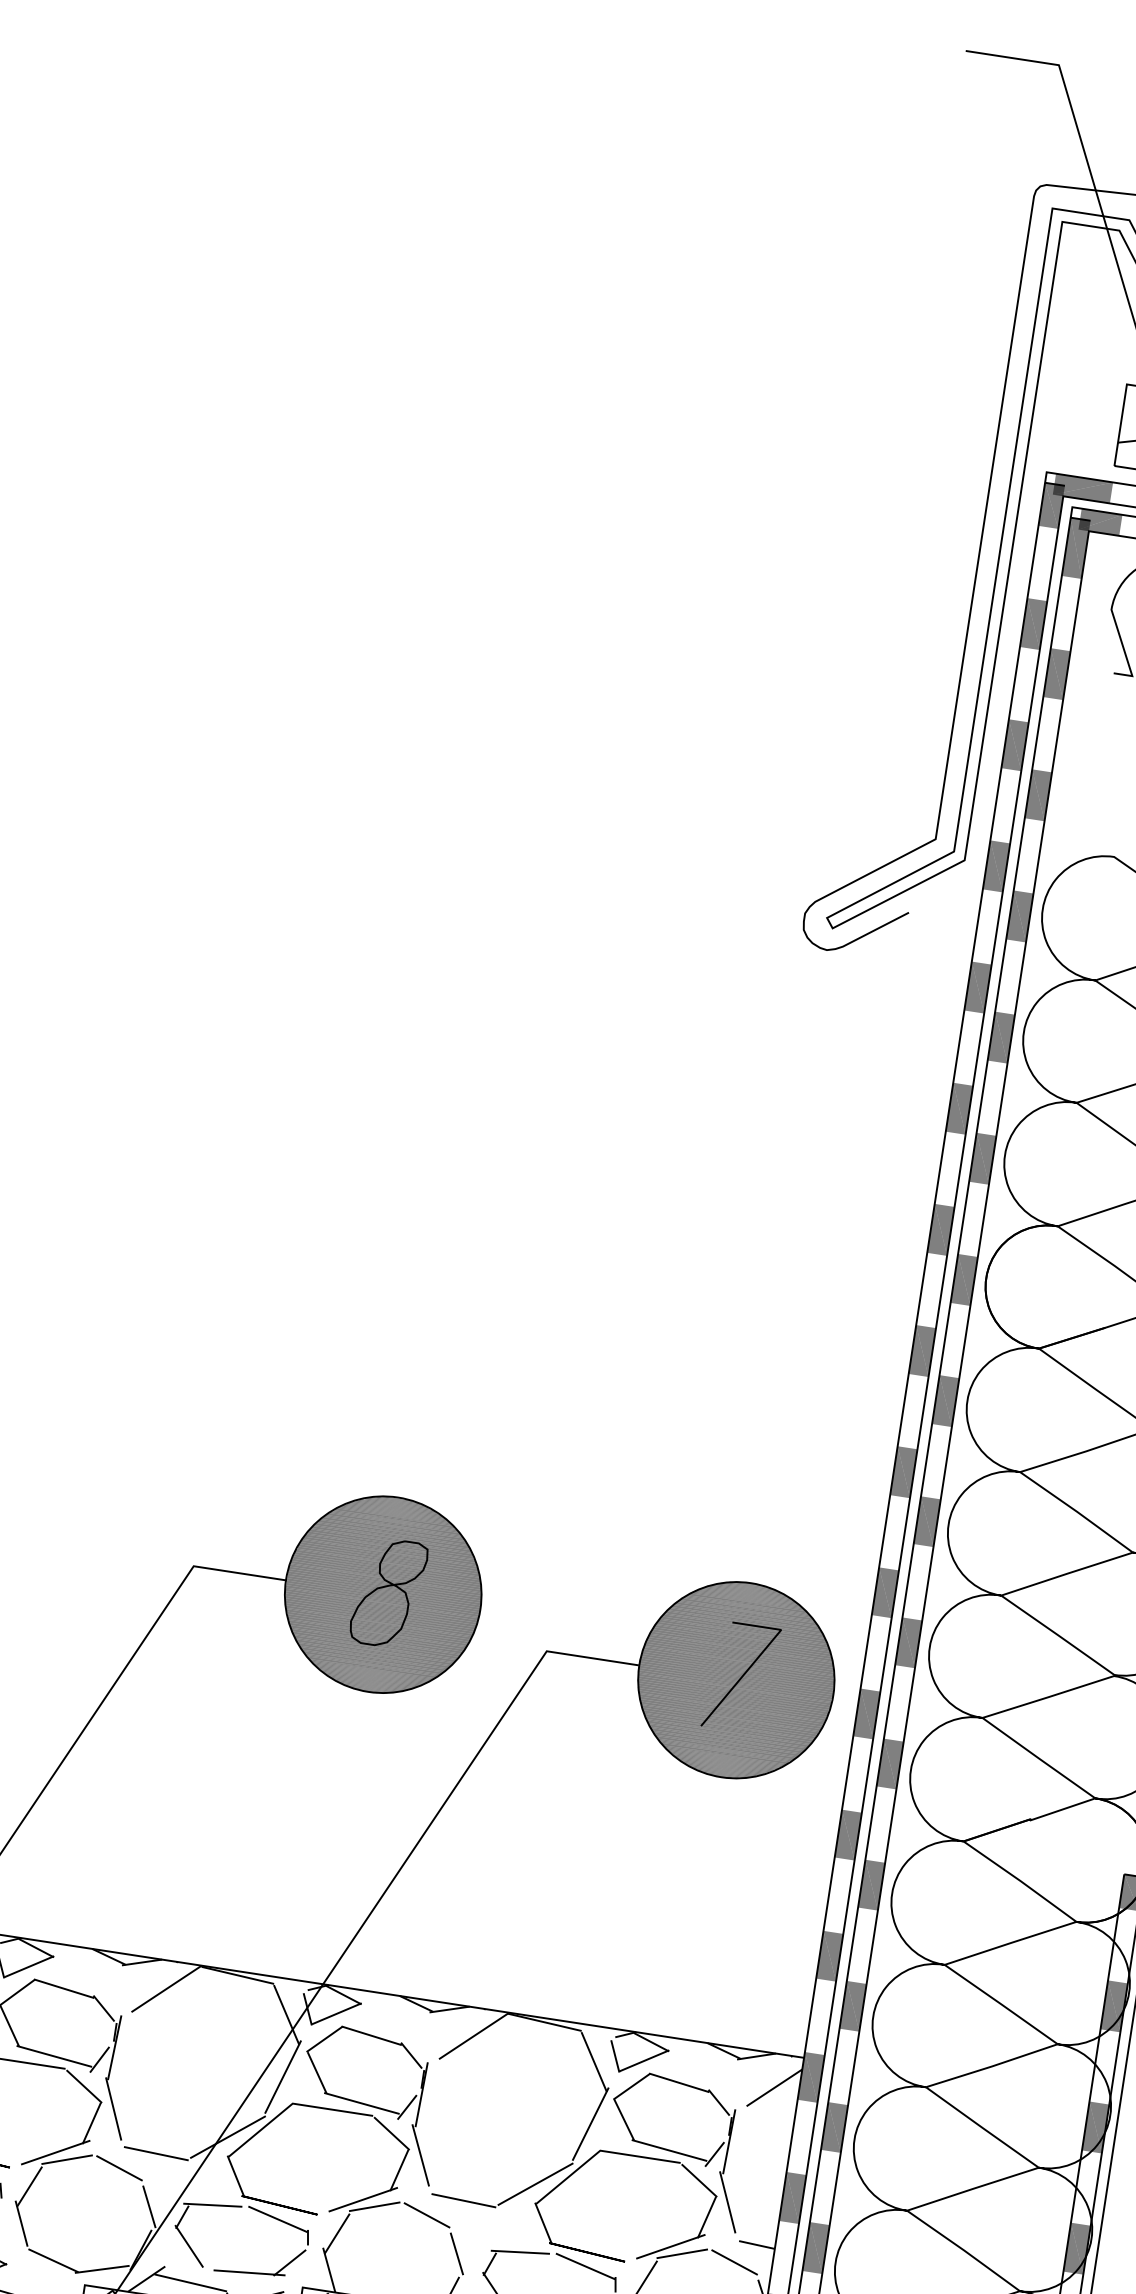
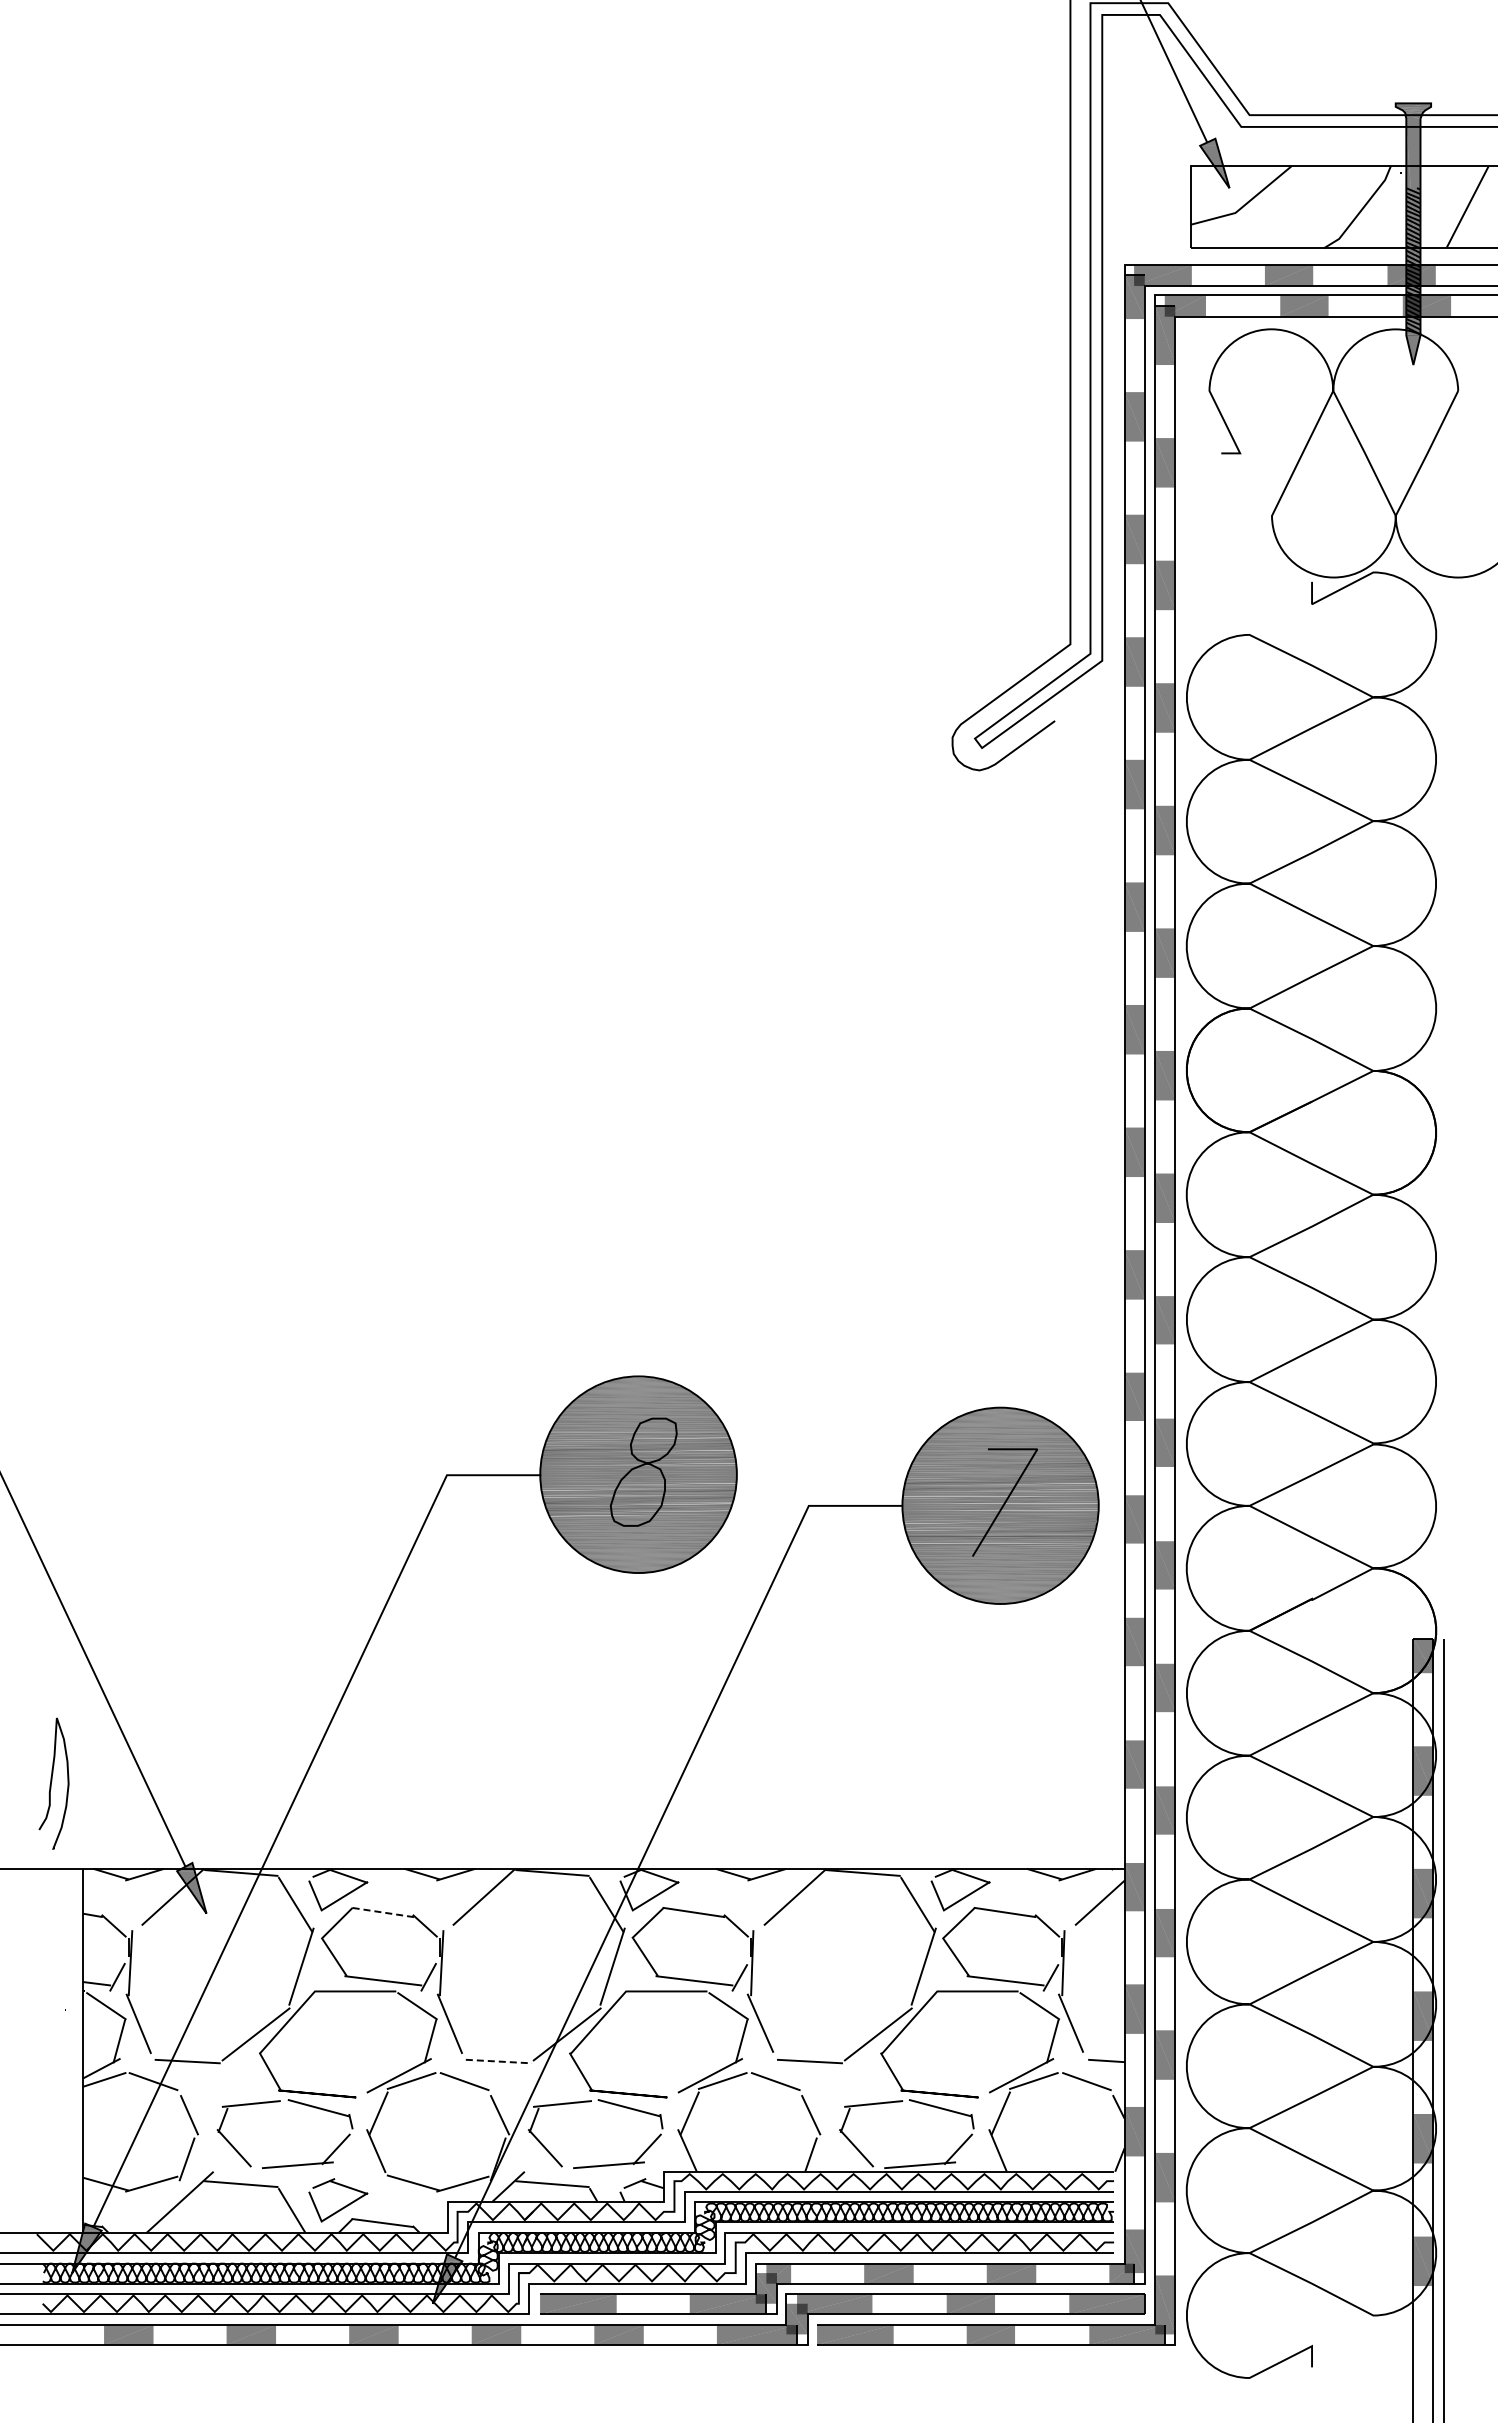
line: (63, 1988) -> (382, 1912), solid -> dashed
line: (156, 2153) -> (499, 2061), solid -> dashed

